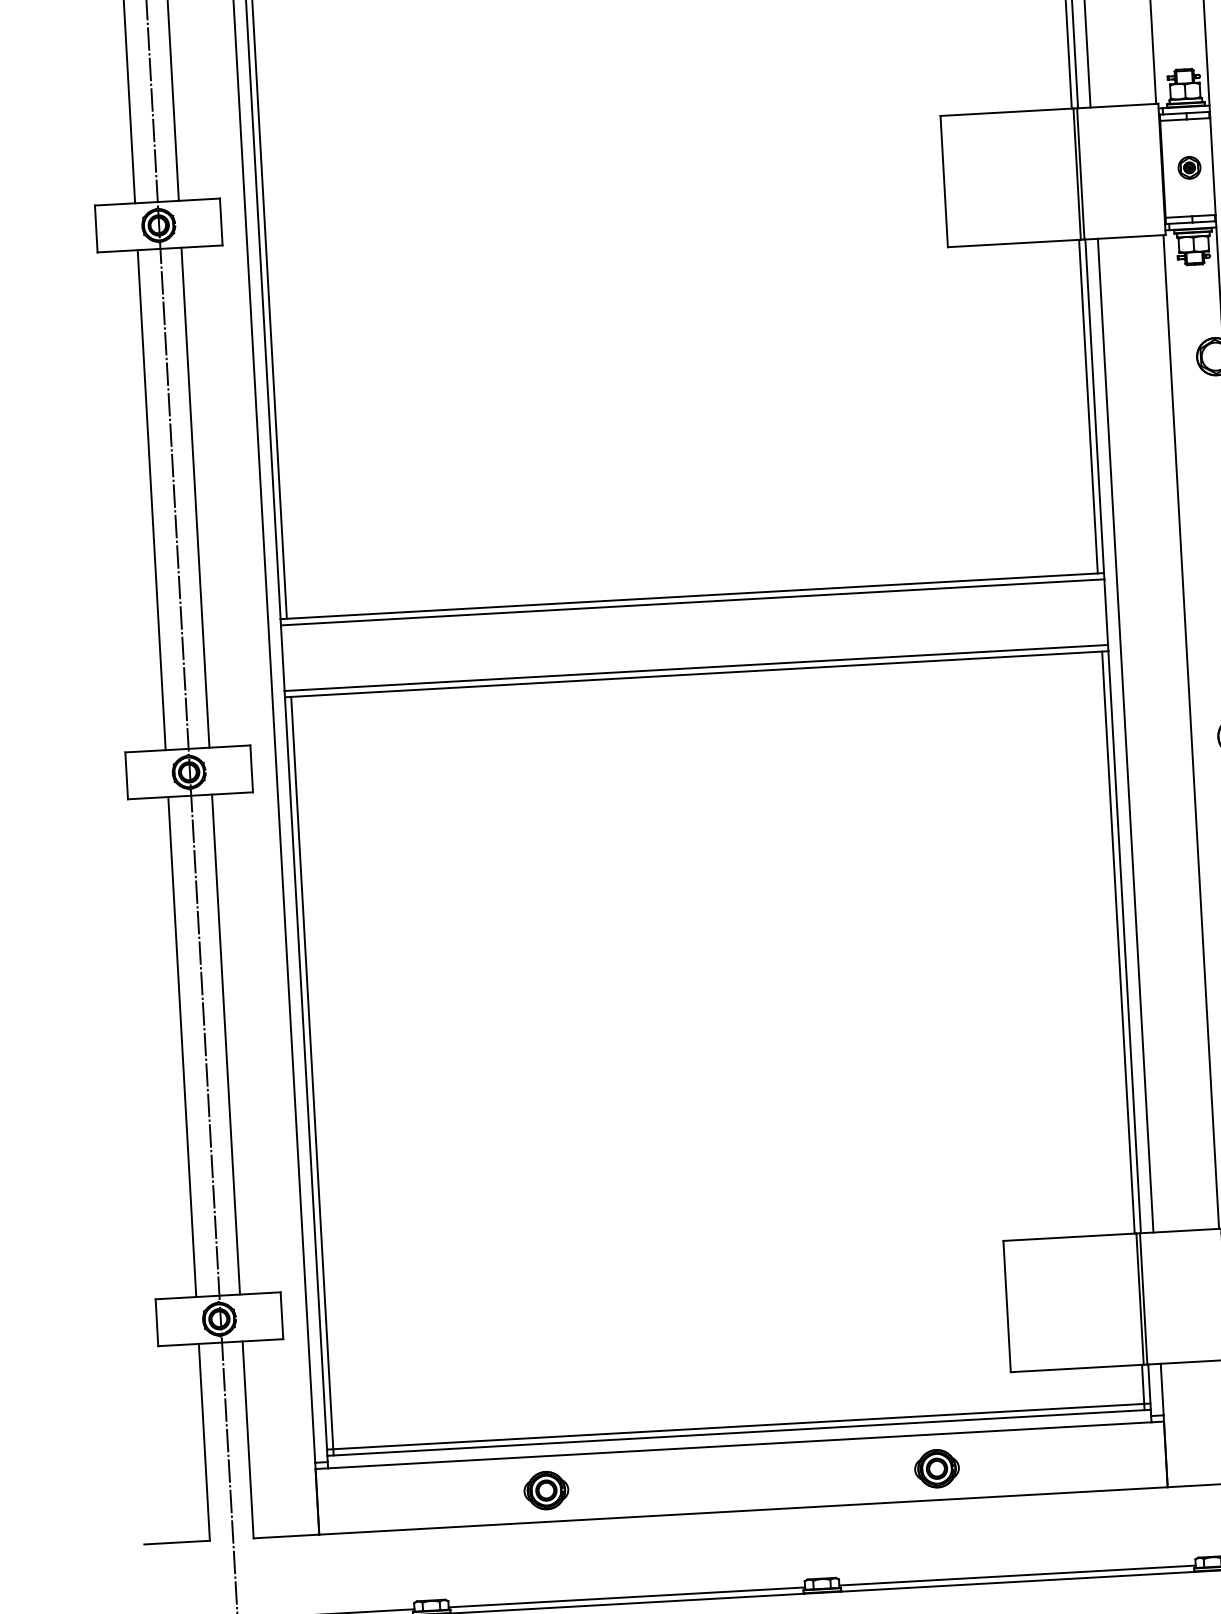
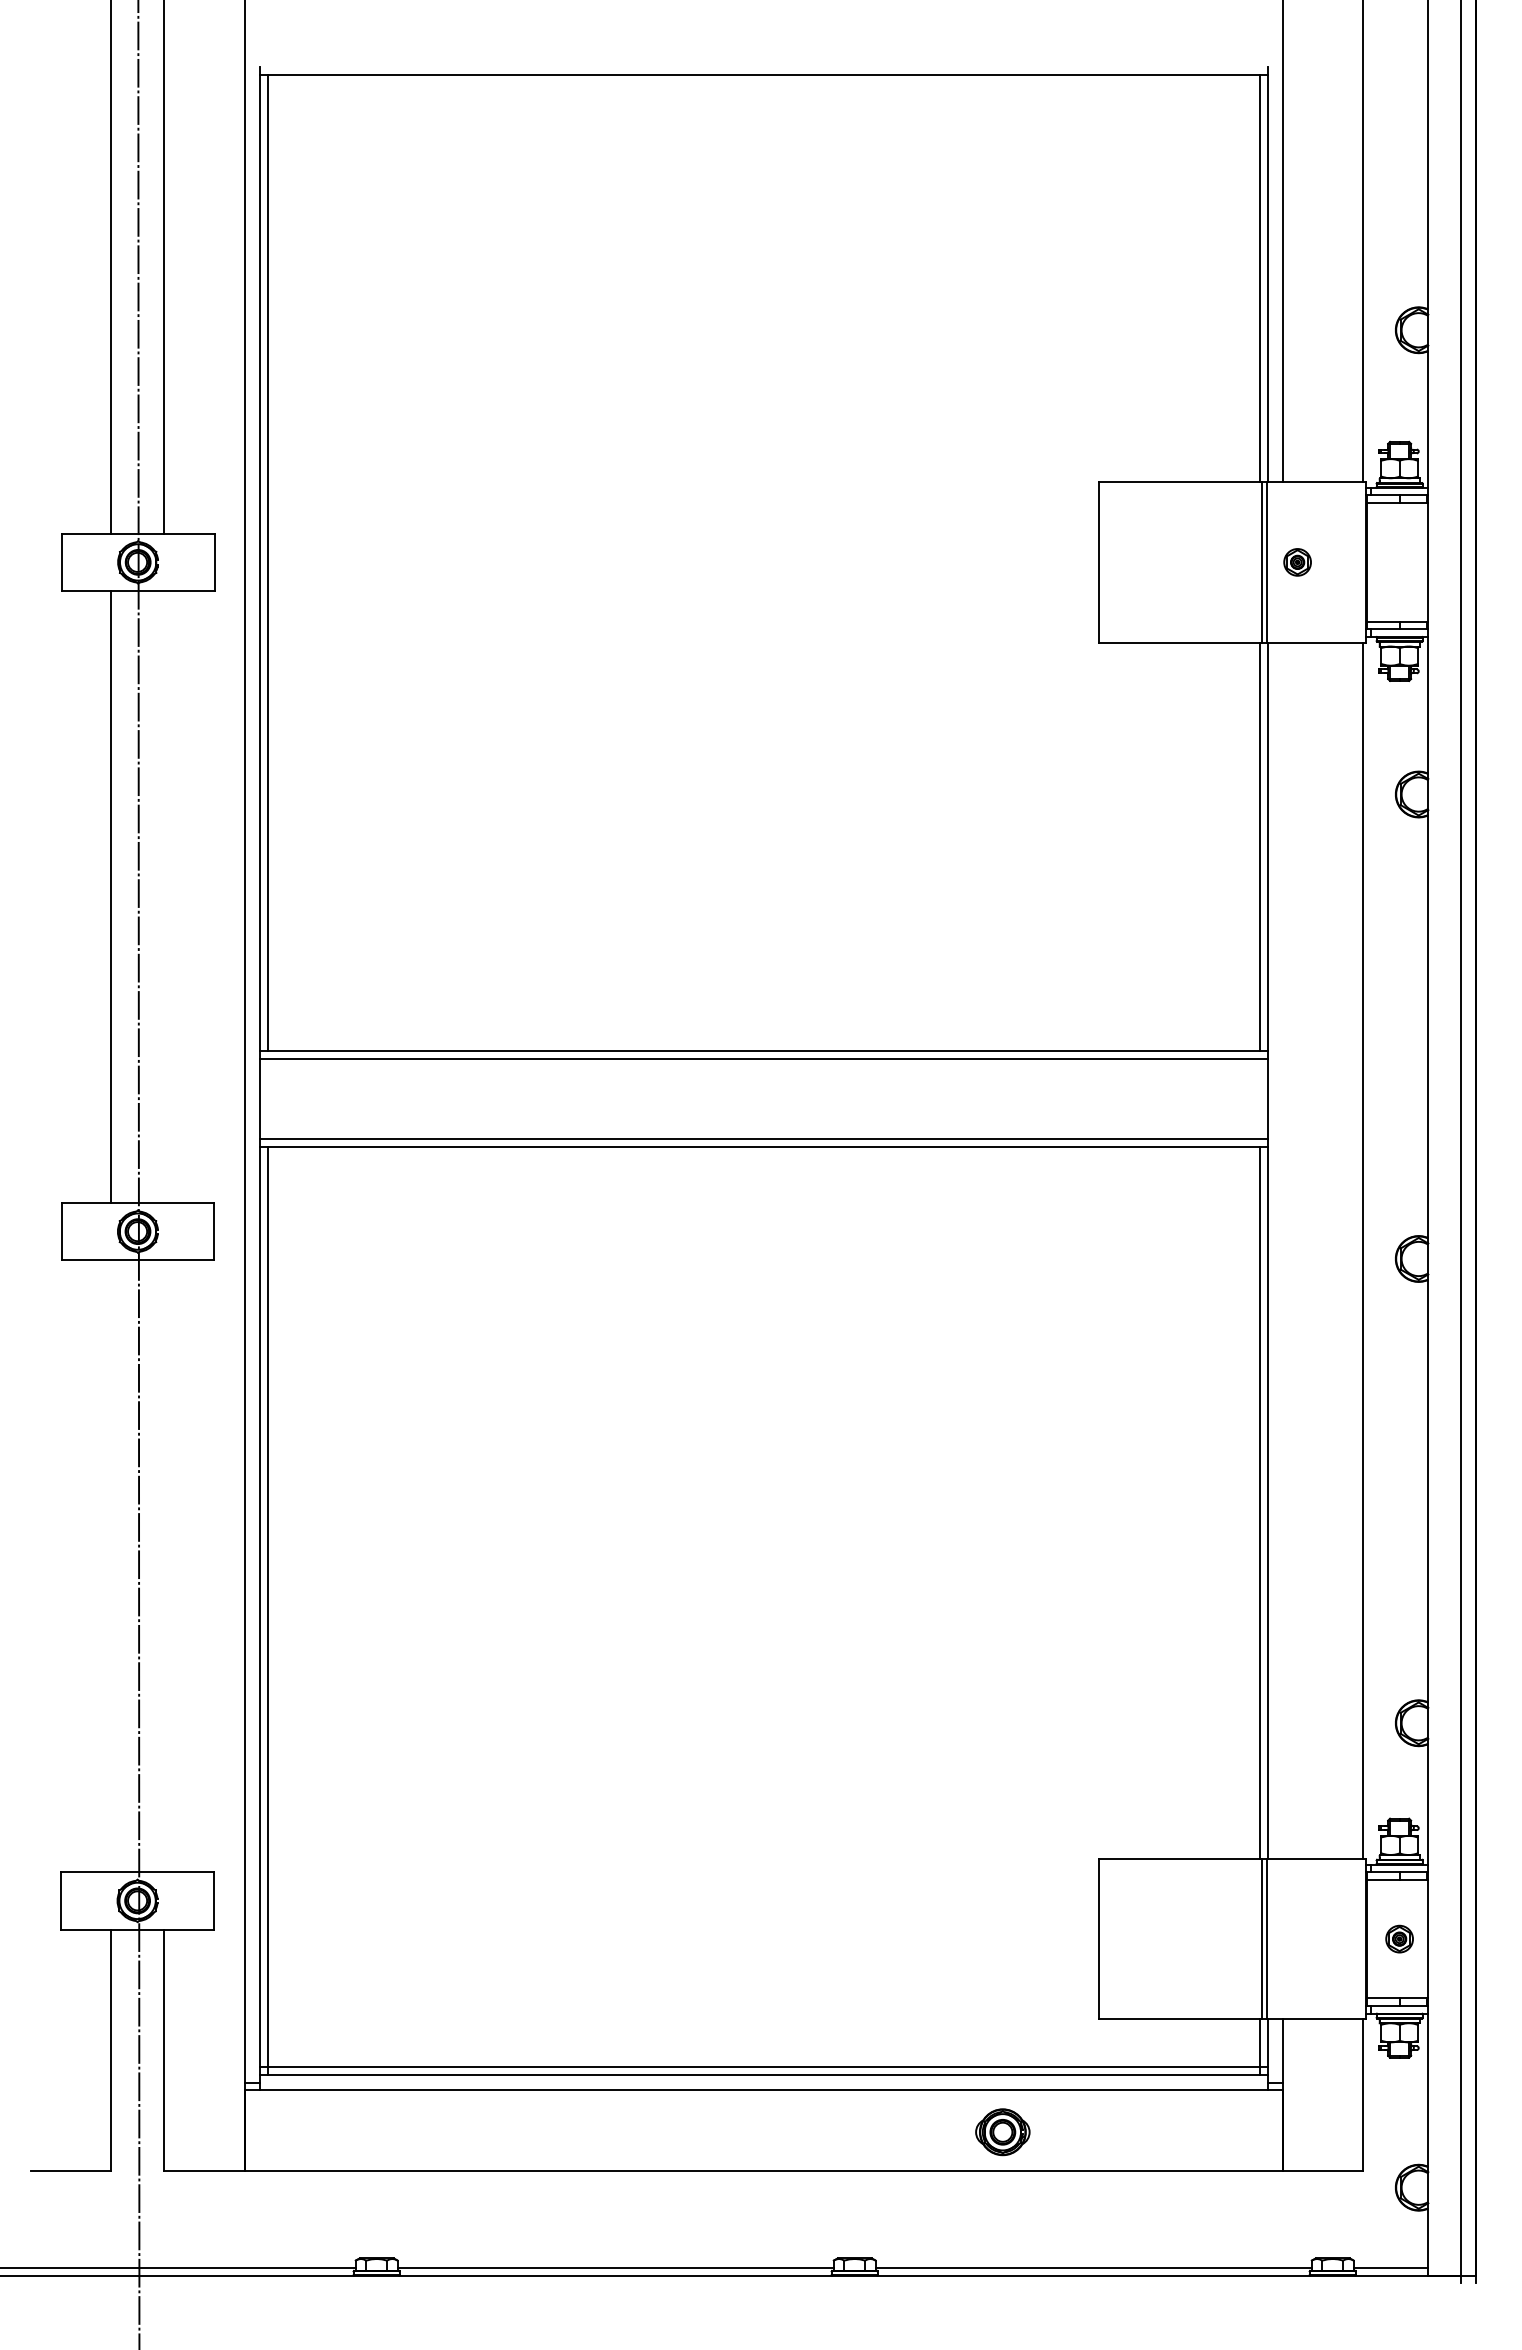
part: (1189, 167) -> (1297, 562), moved
line: (195, 497) -> (164, 896), removed
line: (1125, 735) -> (1282, 1250), removed
line: (226, 1044) -> (164, 1566), removed
line: (182, 1047) -> (110, 1566), removed
part: (546, 1490) -> (524, 2132), removed

